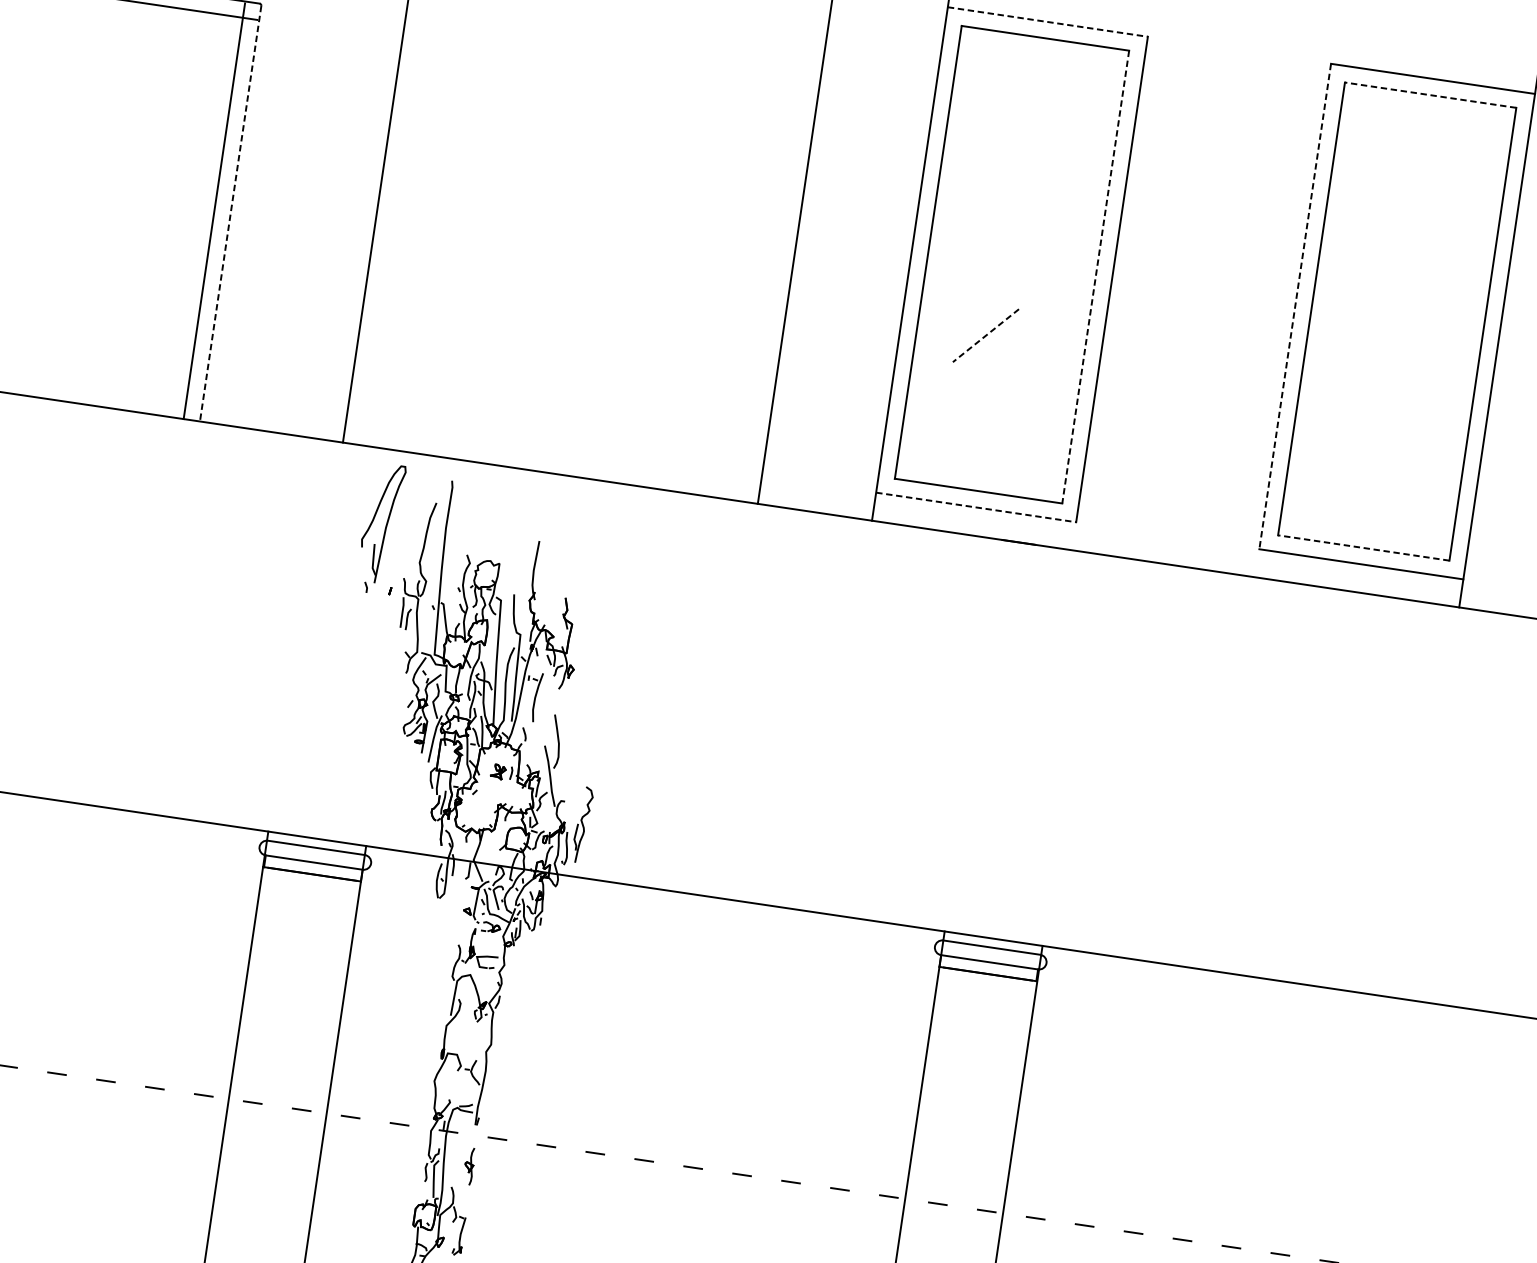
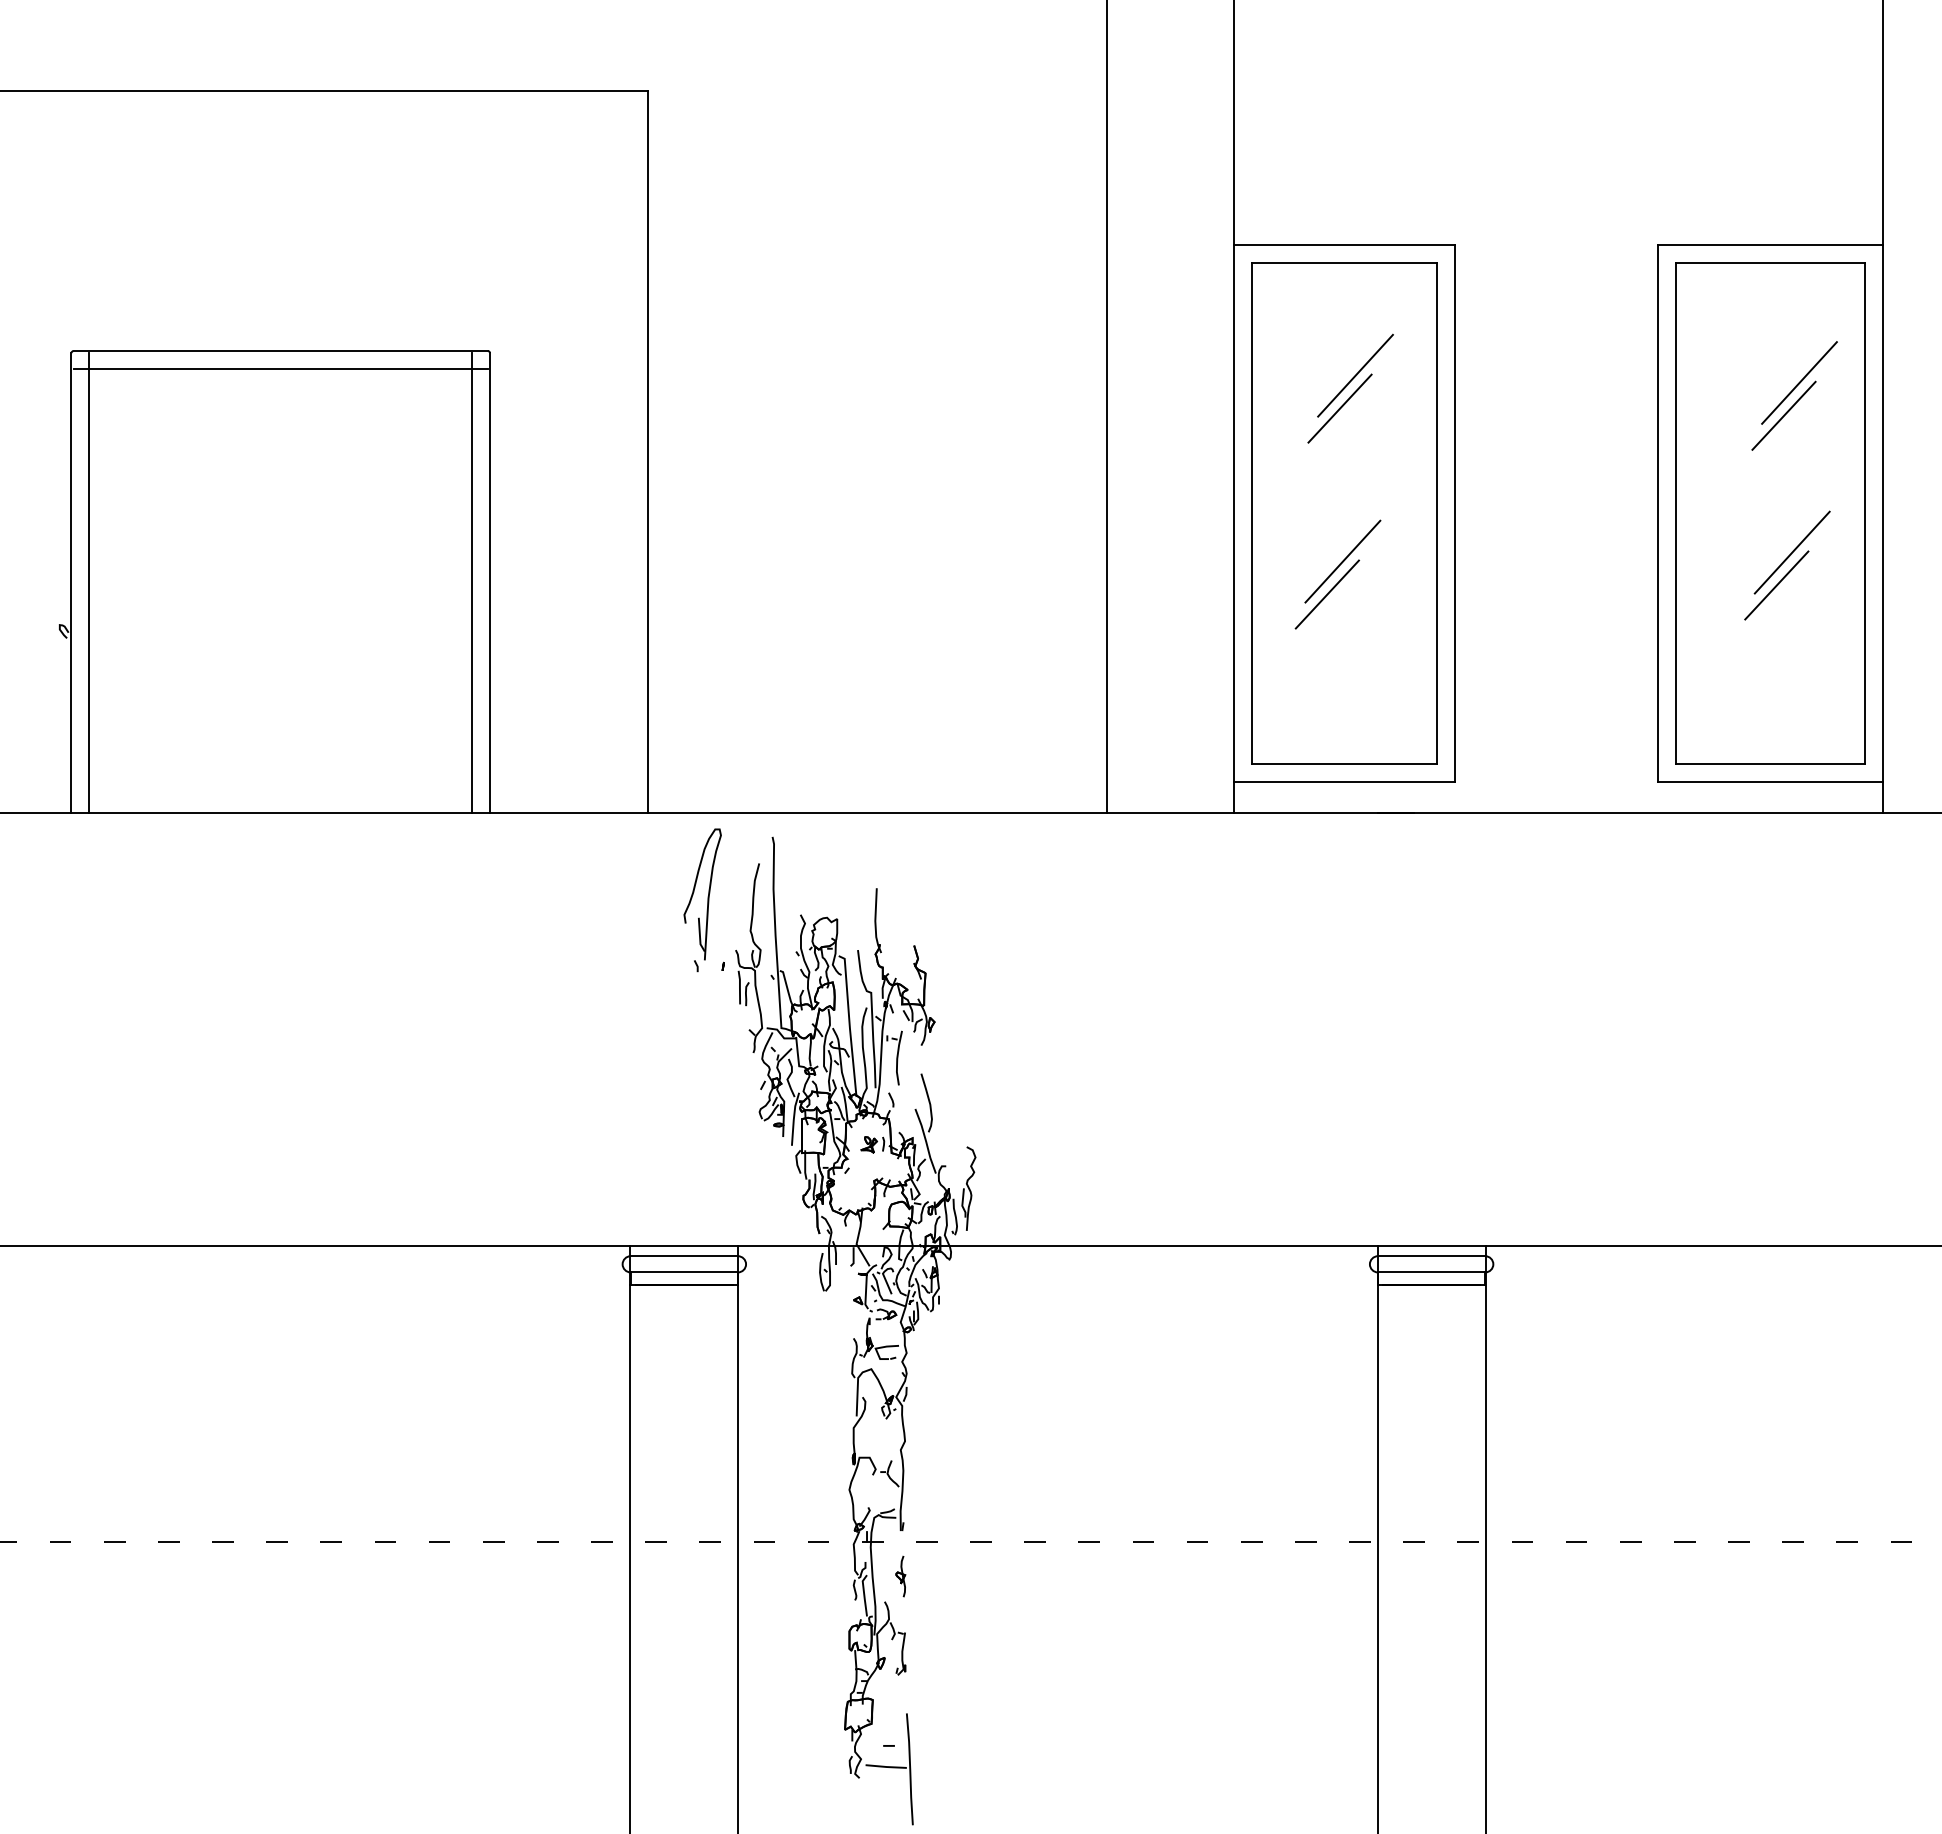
line: (1048, 21) -> (1344, 244), dashed -> solid
line: (1430, 95) -> (1770, 263), dashed -> solid
line: (1040, 141) -> (1355, 375), added
line: (1021, 169) -> (1339, 408), added
line: (1440, 207) -> (1799, 382), added
line: (231, 214) -> (490, 583), dashed -> solid
line: (1422, 234) -> (1783, 415), added
line: (1095, 277) -> (1436, 514), dashed -> solid
line: (1295, 306) -> (1657, 513), dashed -> solid
line: (1003, 307) -> (1342, 561), added
line: (986, 335) -> (1327, 594), dashed -> solid
line: (1410, 359) -> (1791, 552), added
line: (1393, 387) -> (1776, 585), added
line: (976, 507) -> (1344, 782), dashed -> solid
line: (1363, 548) -> (1770, 764), dashed -> solid

